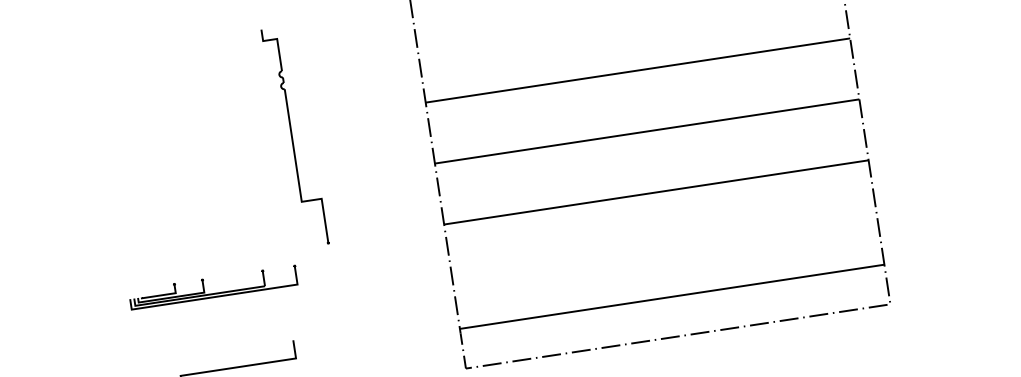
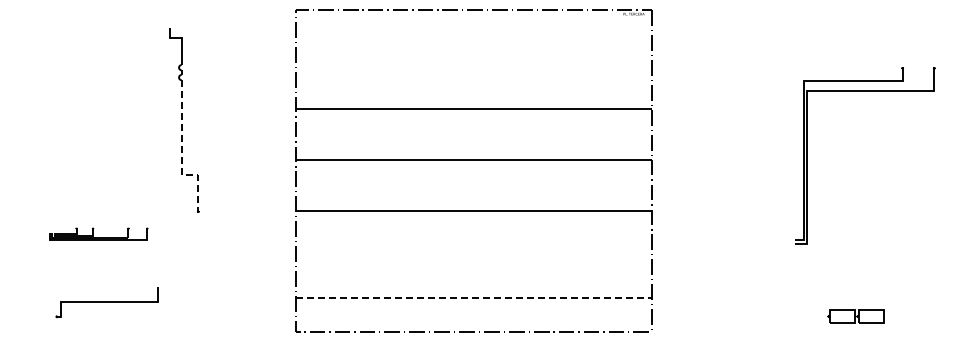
line: (298, 179) -> (181, 155), solid -> dashed
part: (213, 287) -> (98, 233), size x0.7
line: (672, 296) -> (473, 298), solid -> dashed

